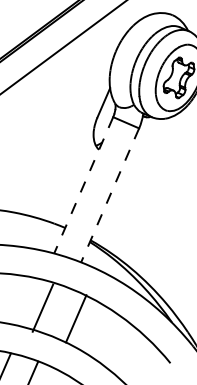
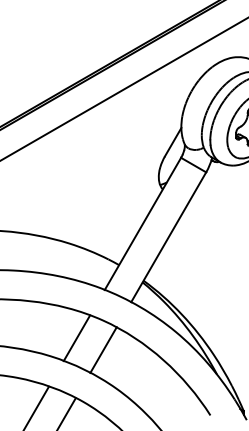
line: (83, 186) -> (142, 224), dashed -> solid
line: (109, 195) -> (168, 237), dashed -> solid
line: (42, 308) -> (76, 338), moved
line: (76, 318) -> (103, 349), moved

